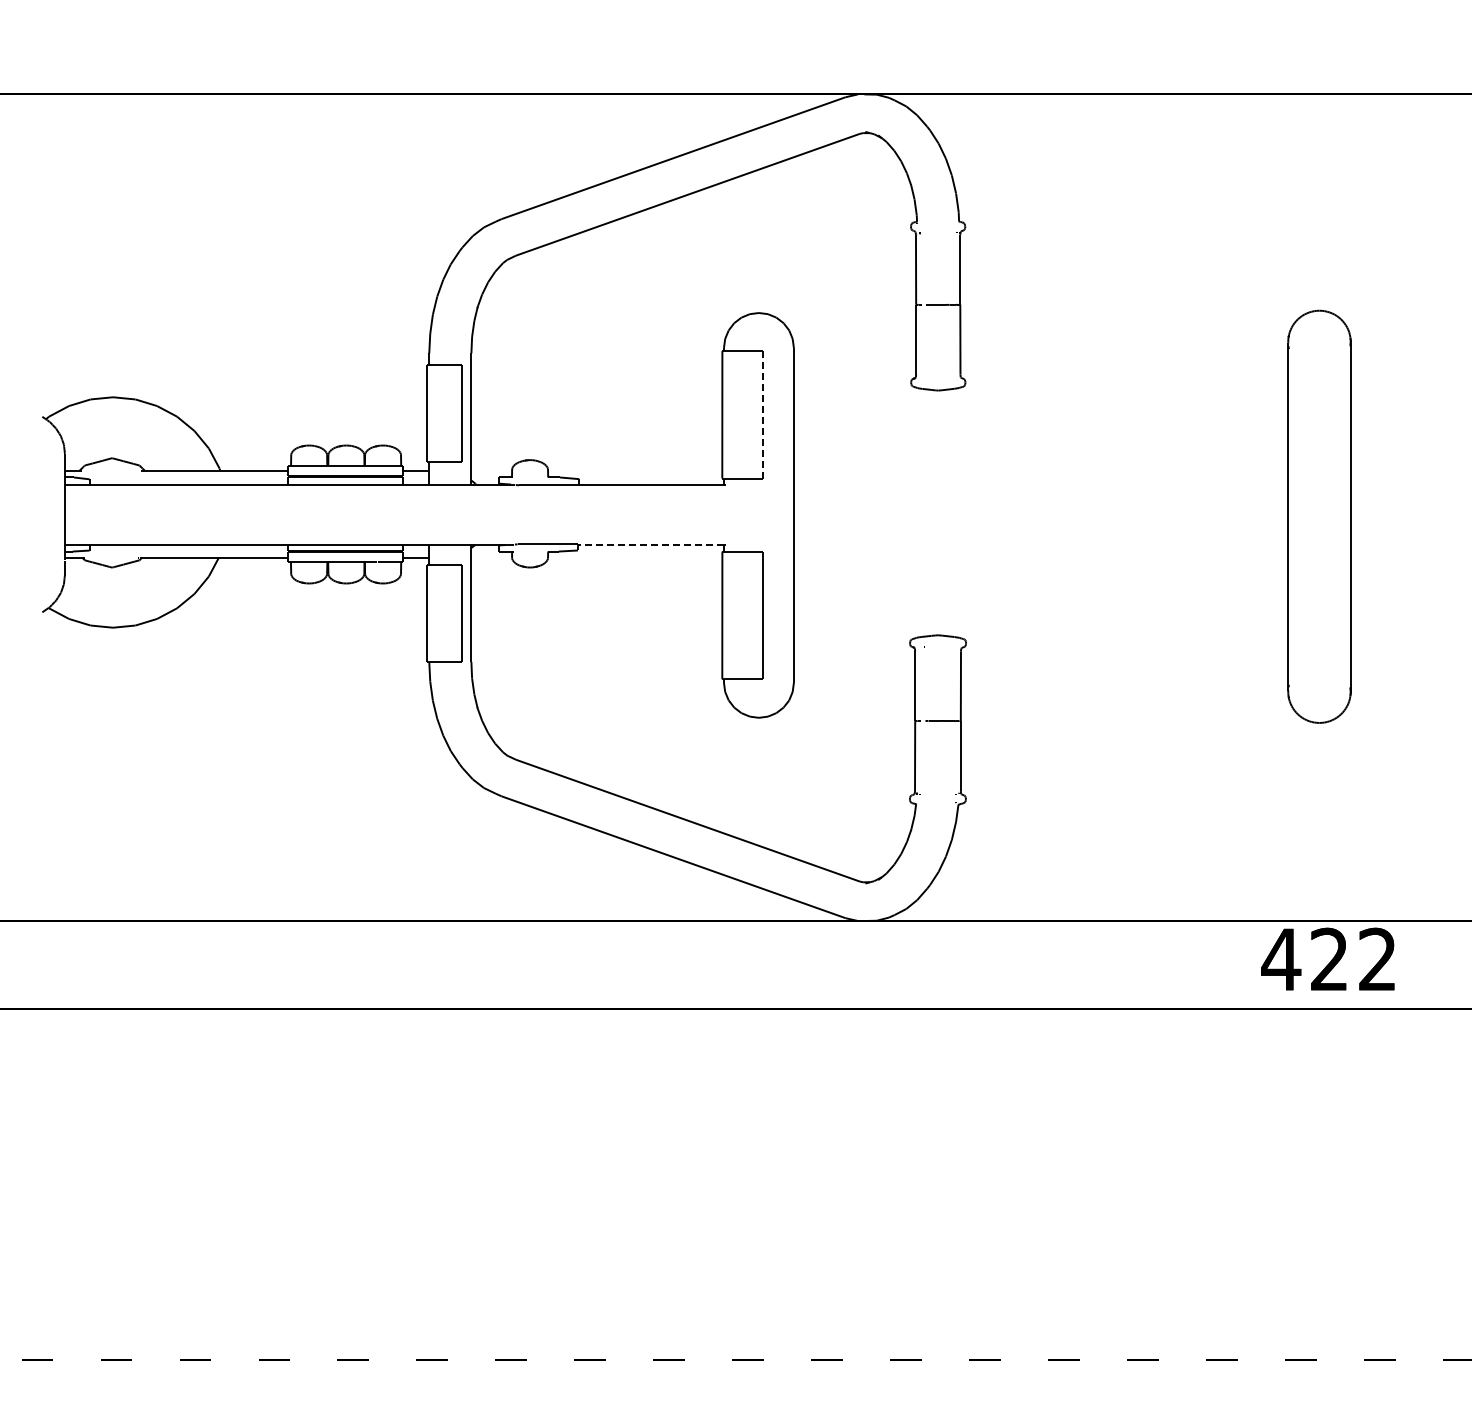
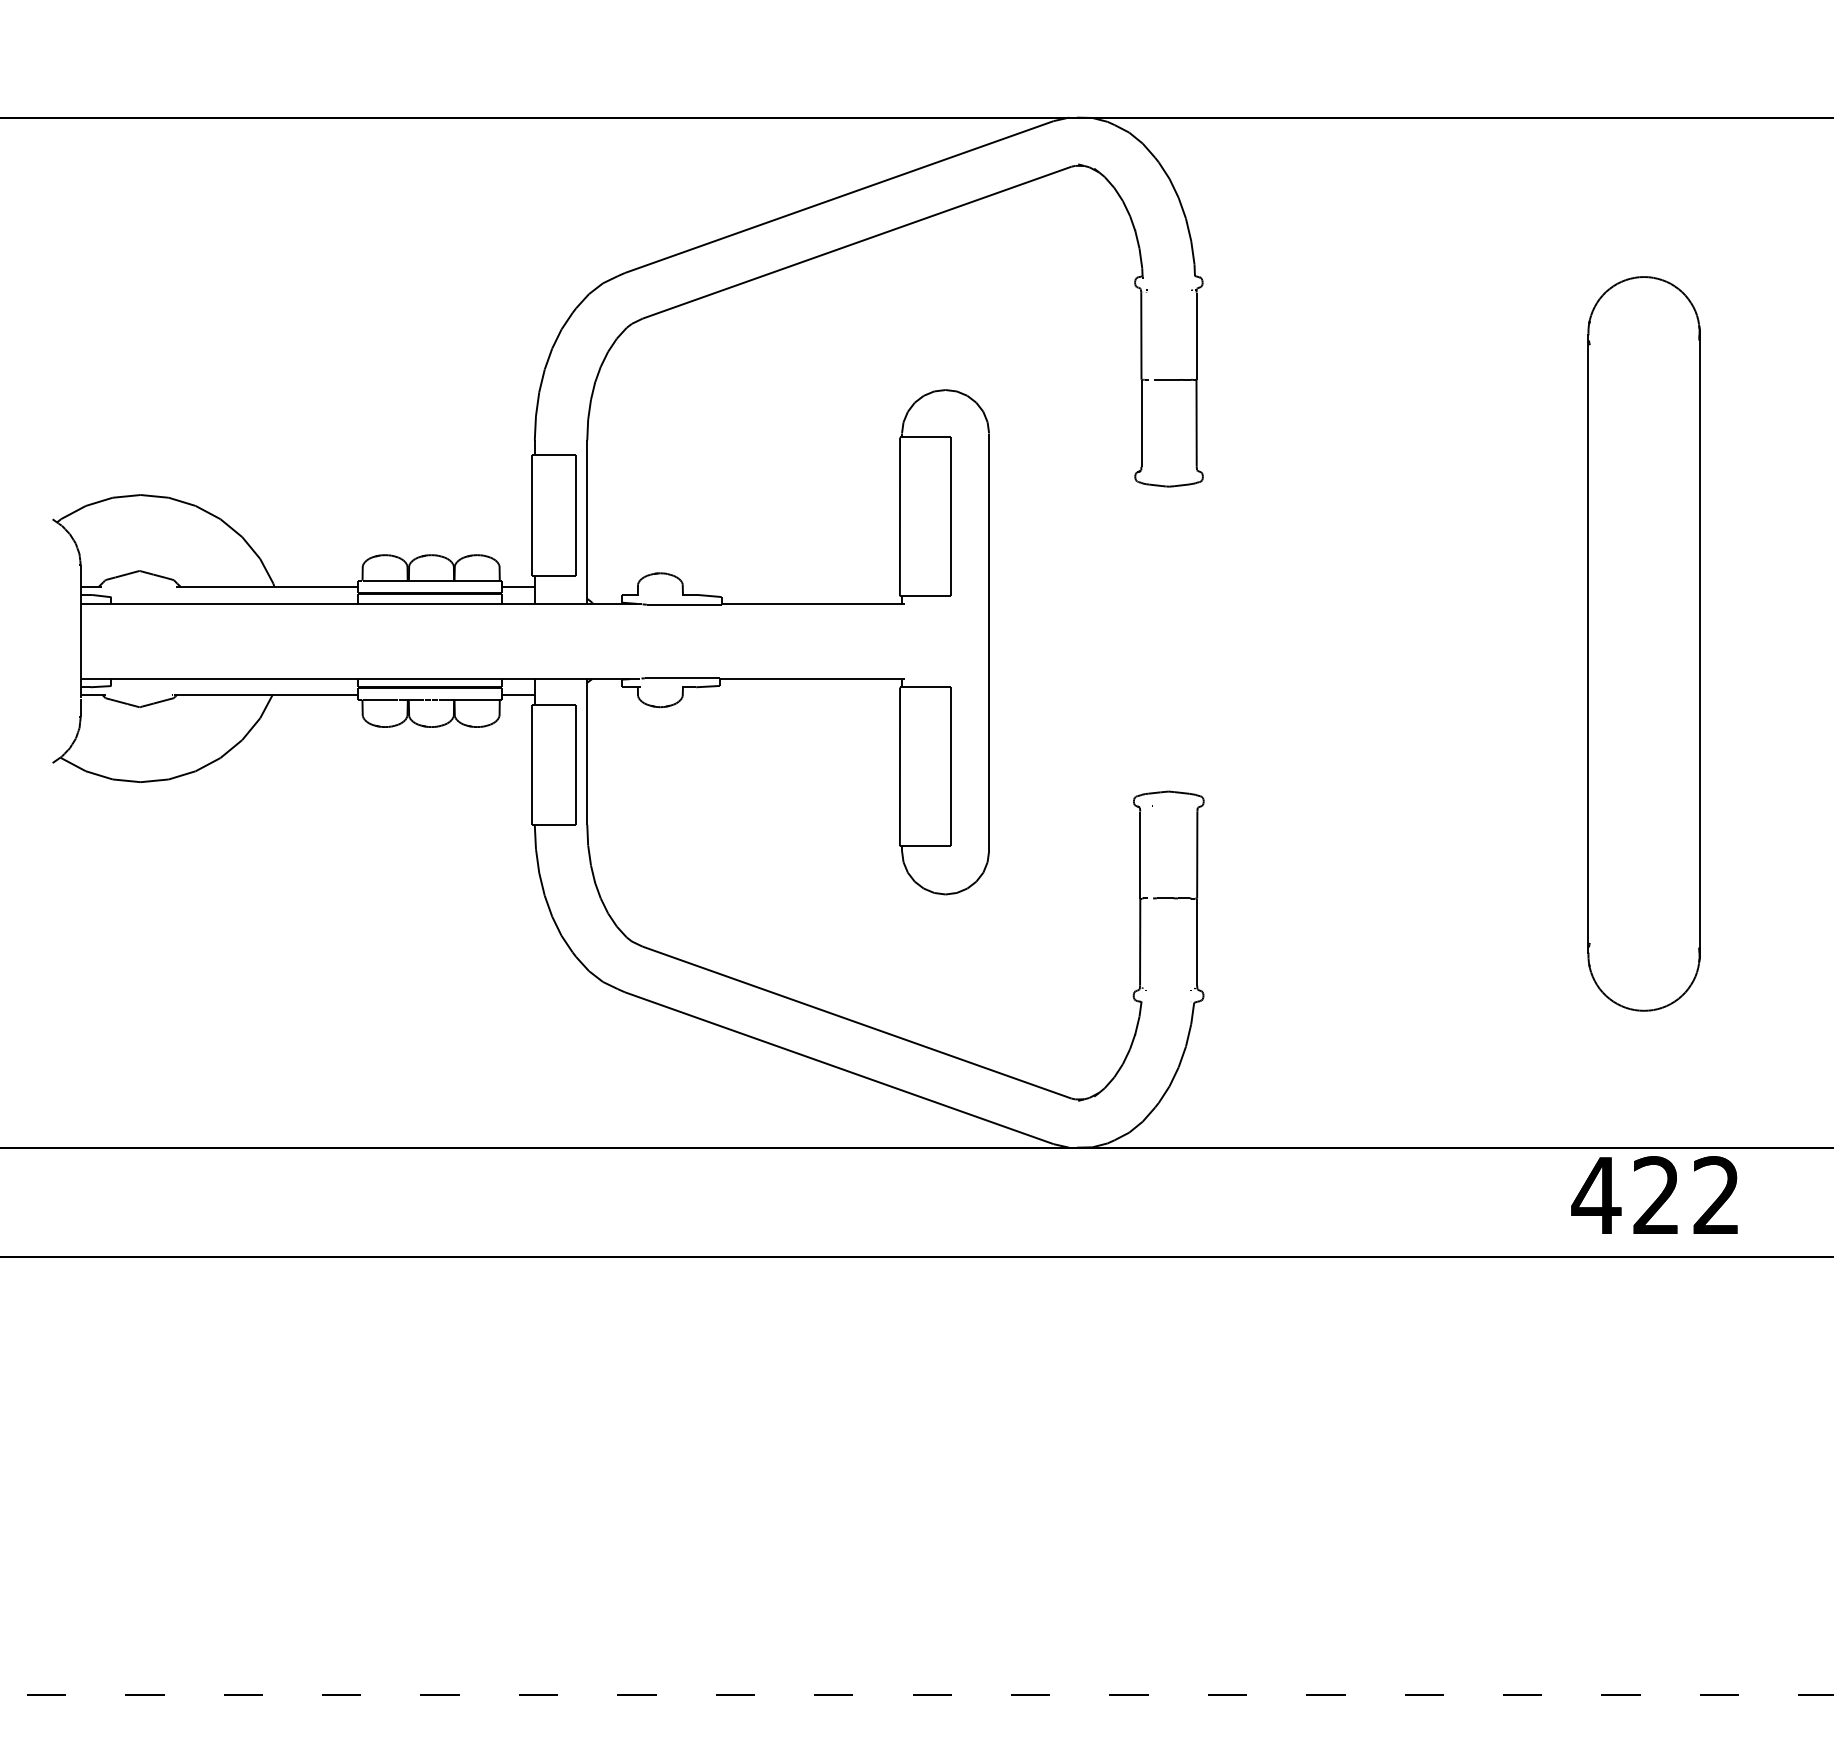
line: (763, 414) -> (951, 516), dashed -> solid
part: (1319, 516) -> (1644, 643), size x1.43
line: (650, 545) -> (810, 679), dashed -> solid

